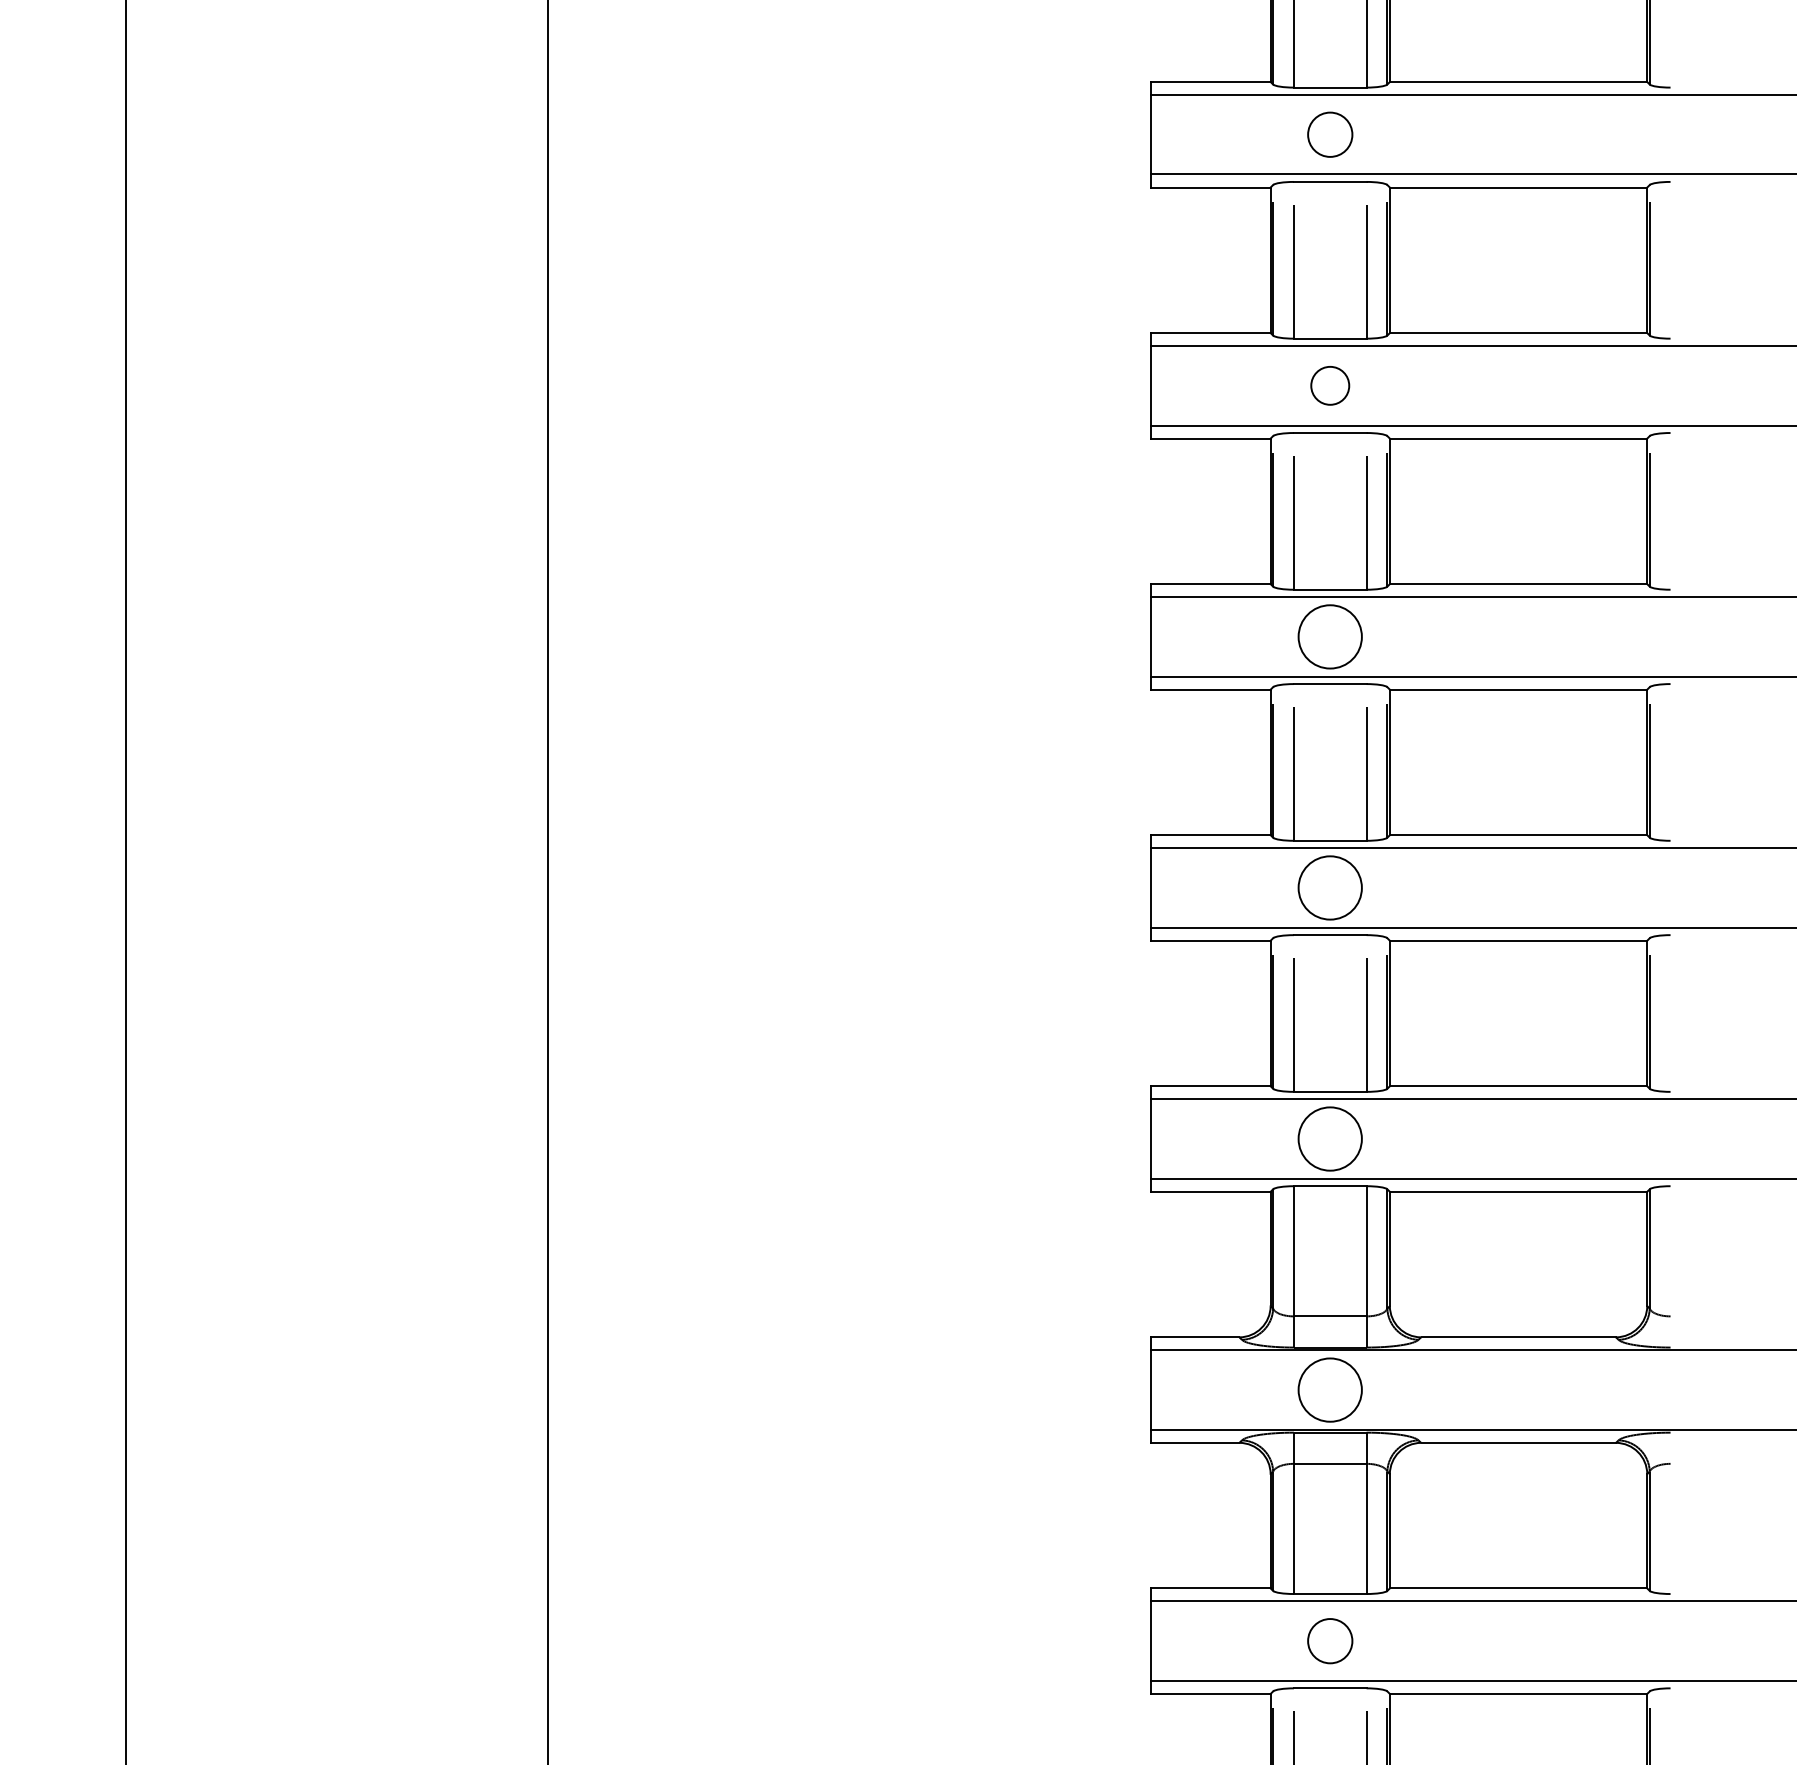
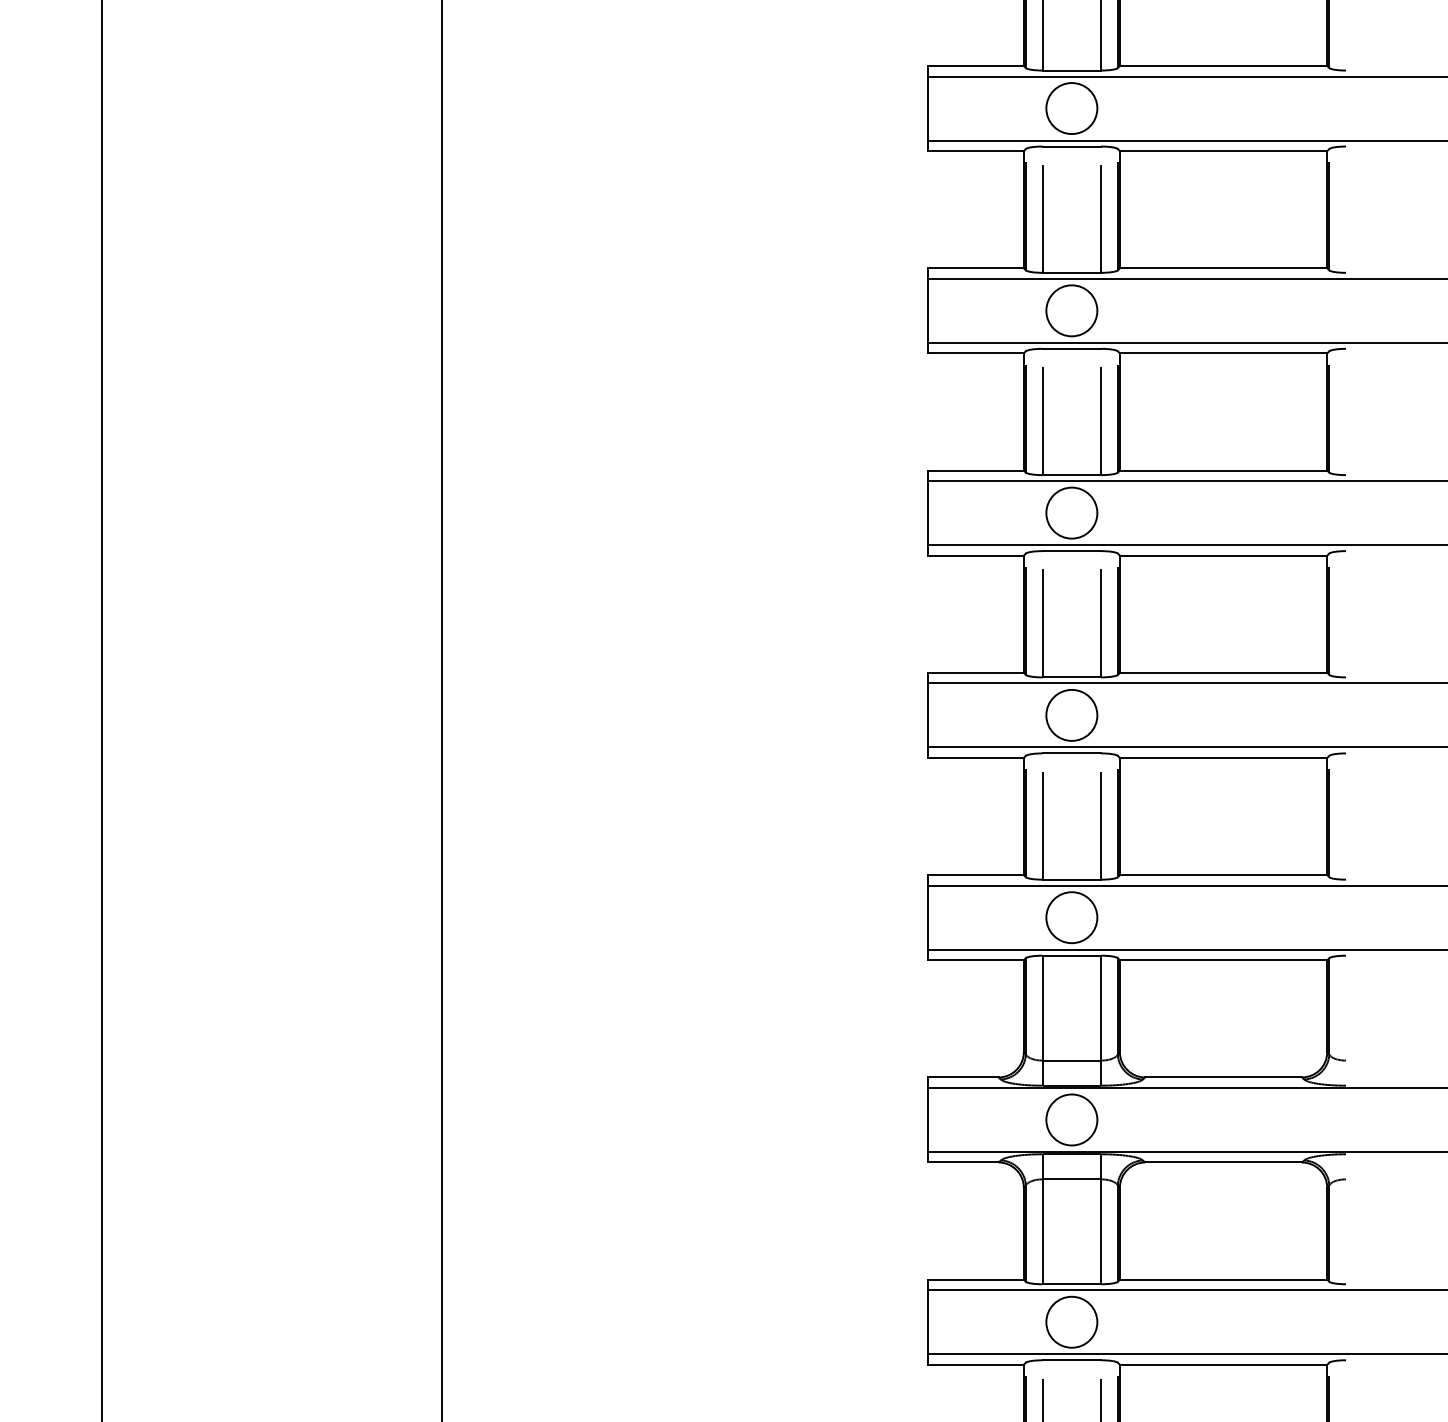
circle: (1329, 134) -> (1071, 108), size x1.43
circle: (1329, 385) -> (1071, 310), size x1.67
circle: (1329, 1640) -> (1071, 1321), size x1.43

